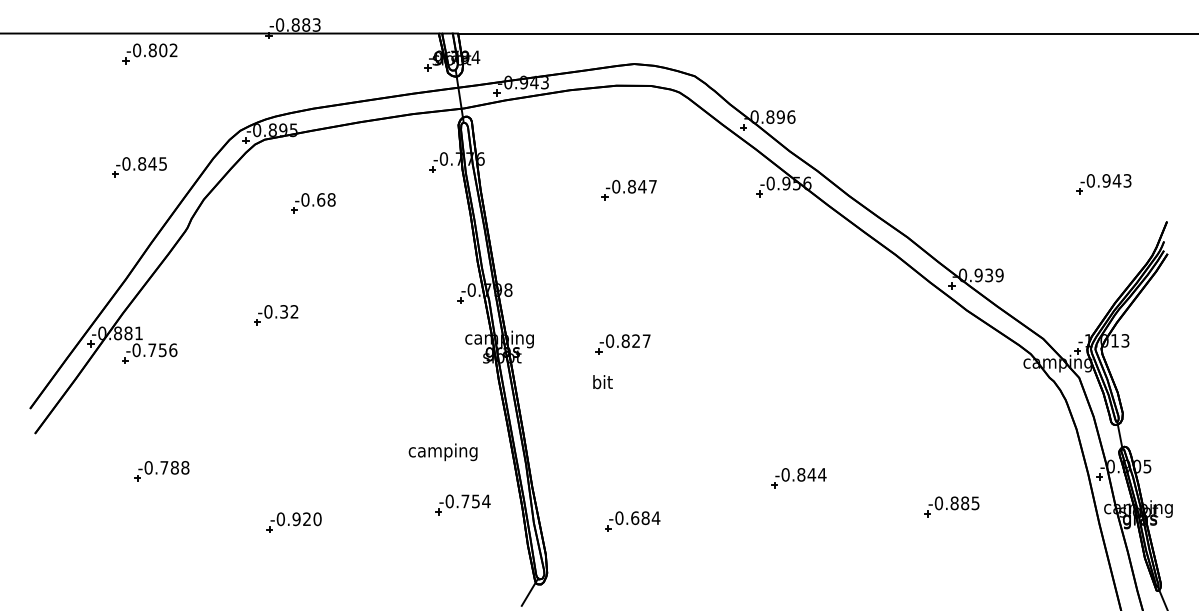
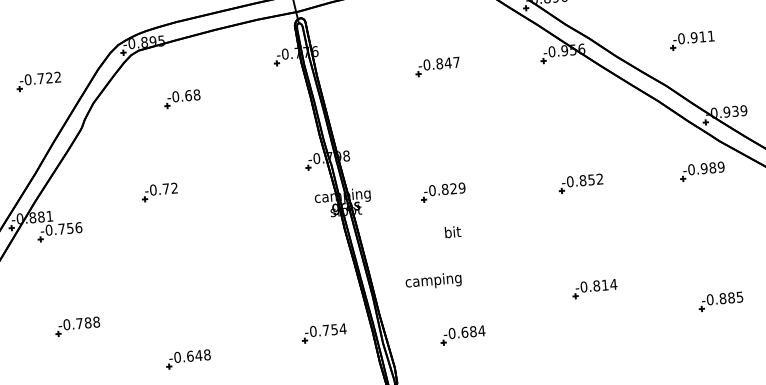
text: (152, 163) -> (49, 77), -0.845 -> -0.722
part: (943, 184) -> (692, 40), added
text: (283, 311) -> (165, 188), -0.32 -> -0.72
text: (646, 340) -> (461, 187), -0.827 -> -0.829
part: (942, 345) -> (702, 171), added
part: (792, 347) -> (580, 183), added
text: (602, 382) -> (452, 232), moved
text: (442, 452) -> (433, 281), moved
text: (811, 474) -> (604, 284), -0.844 -> -0.814
text: (306, 519) -> (198, 355), -0.920 -> -0.648

